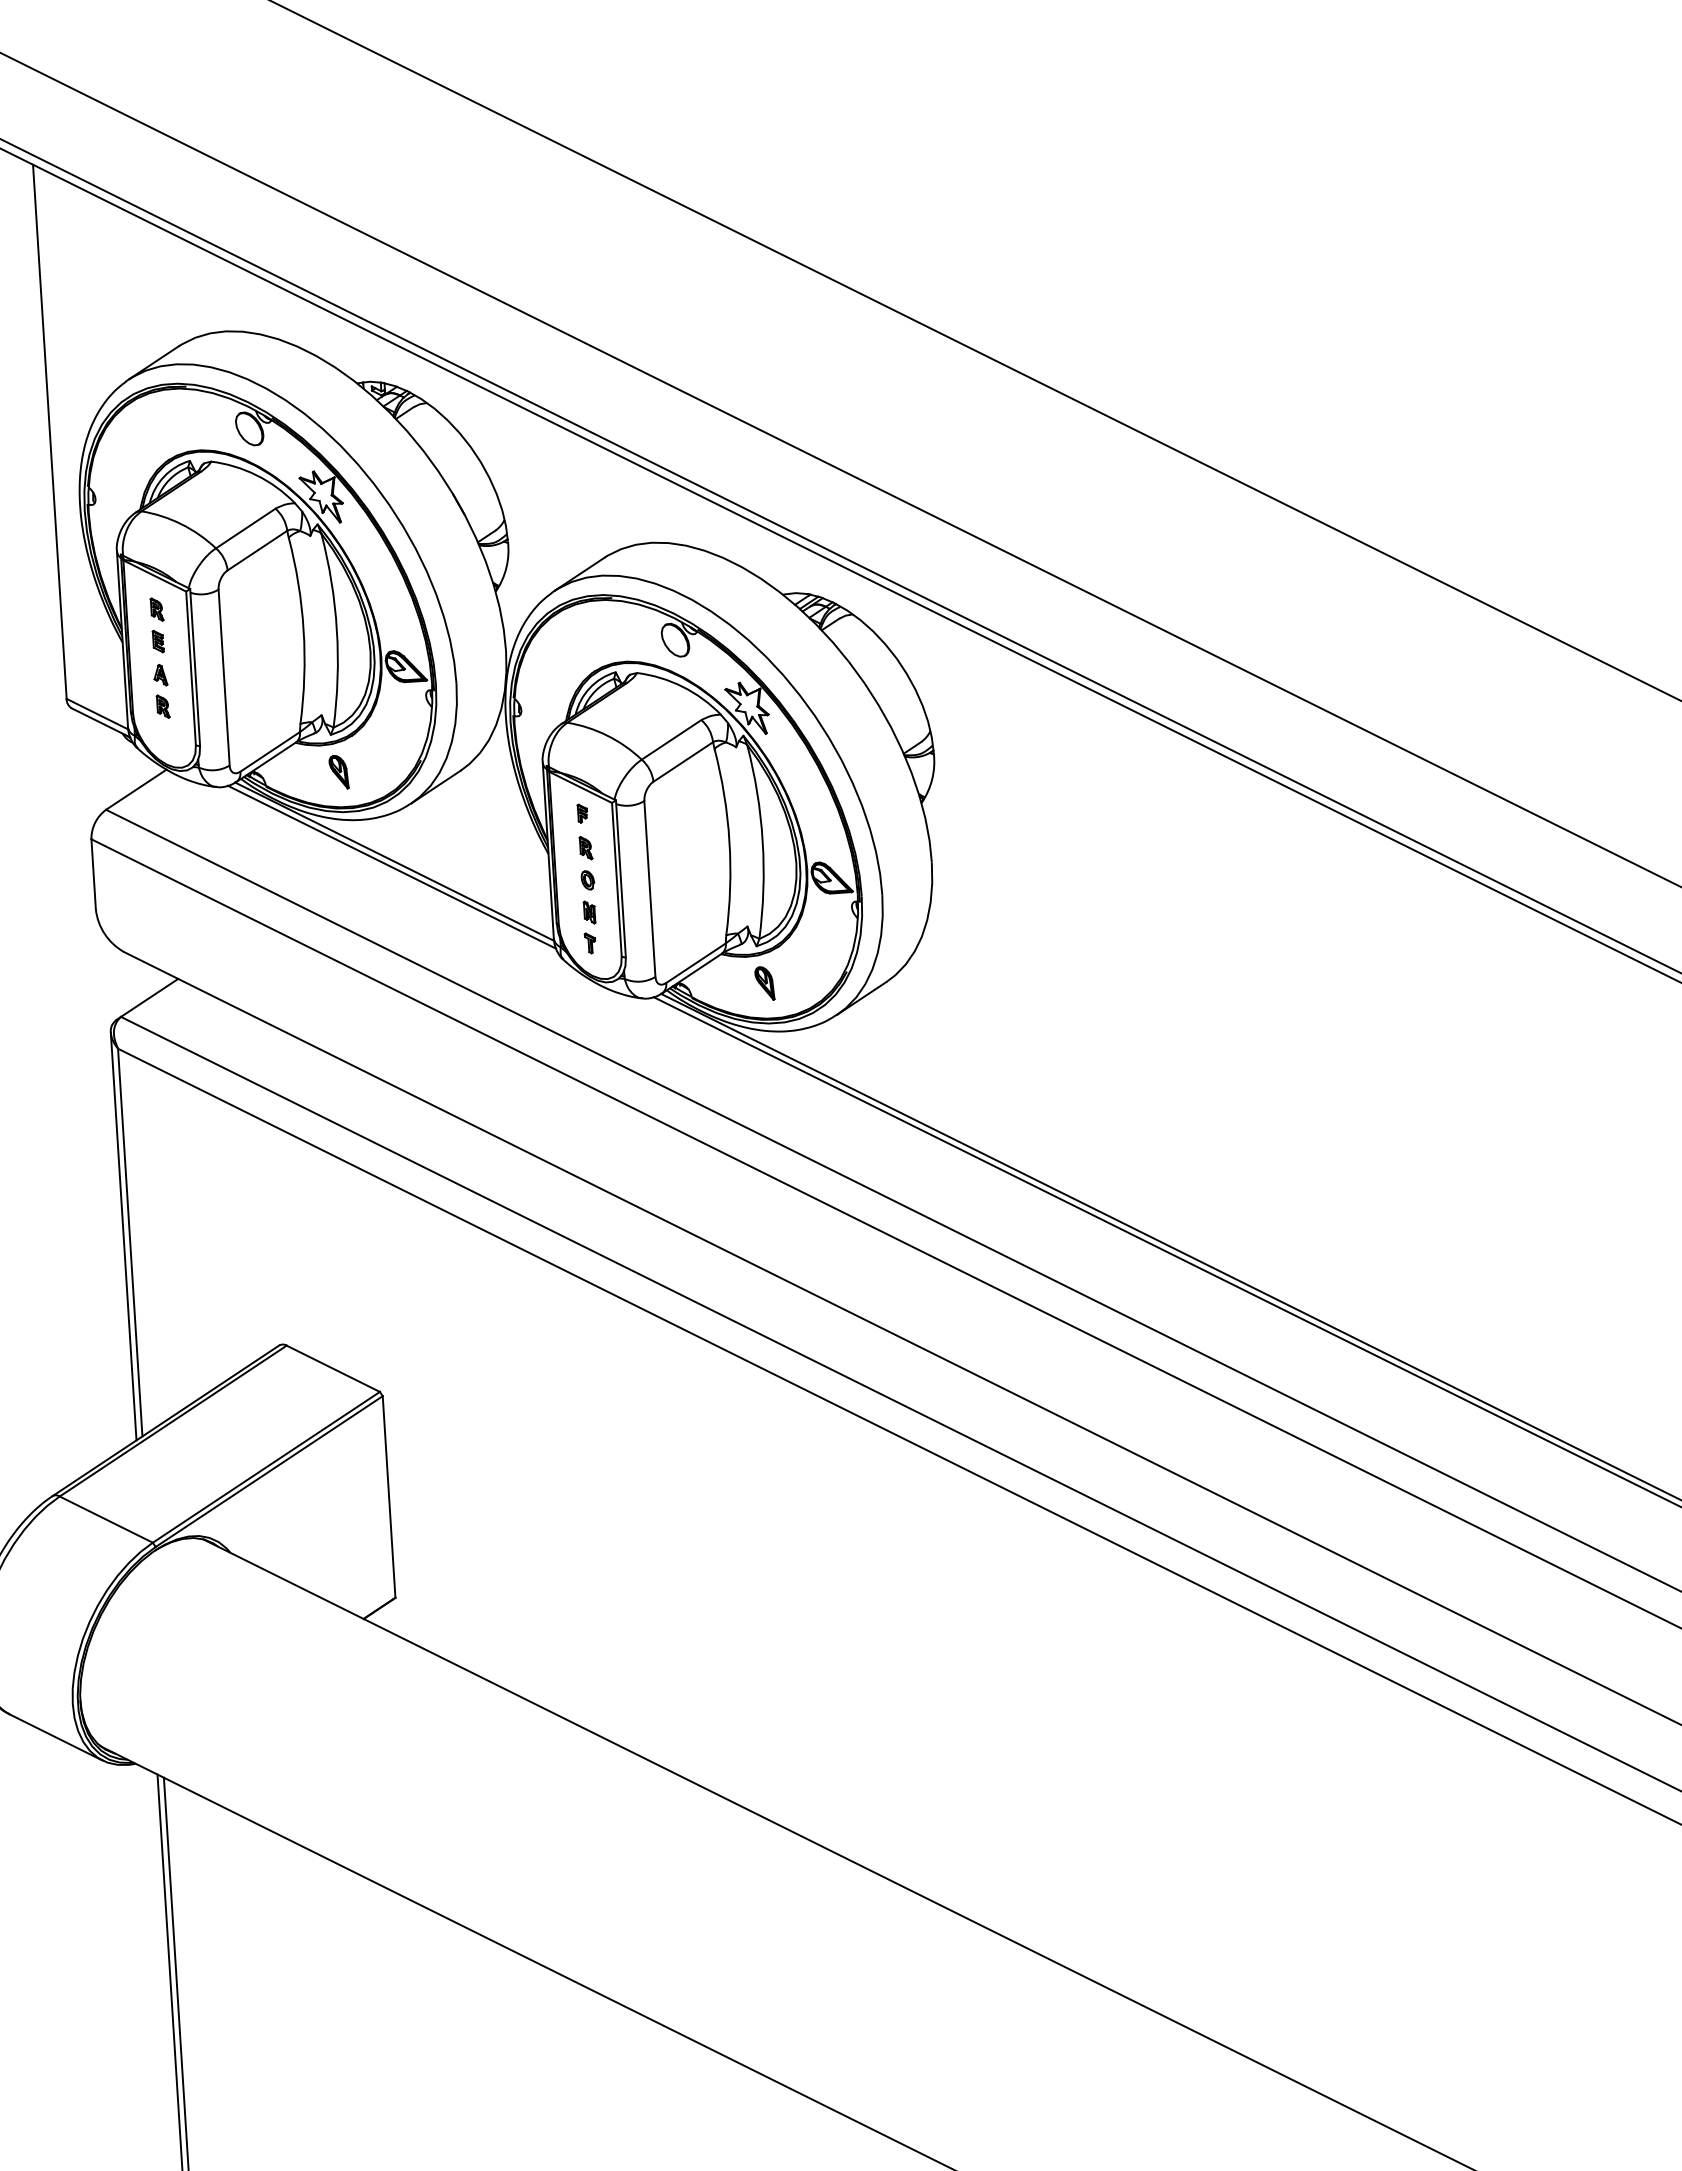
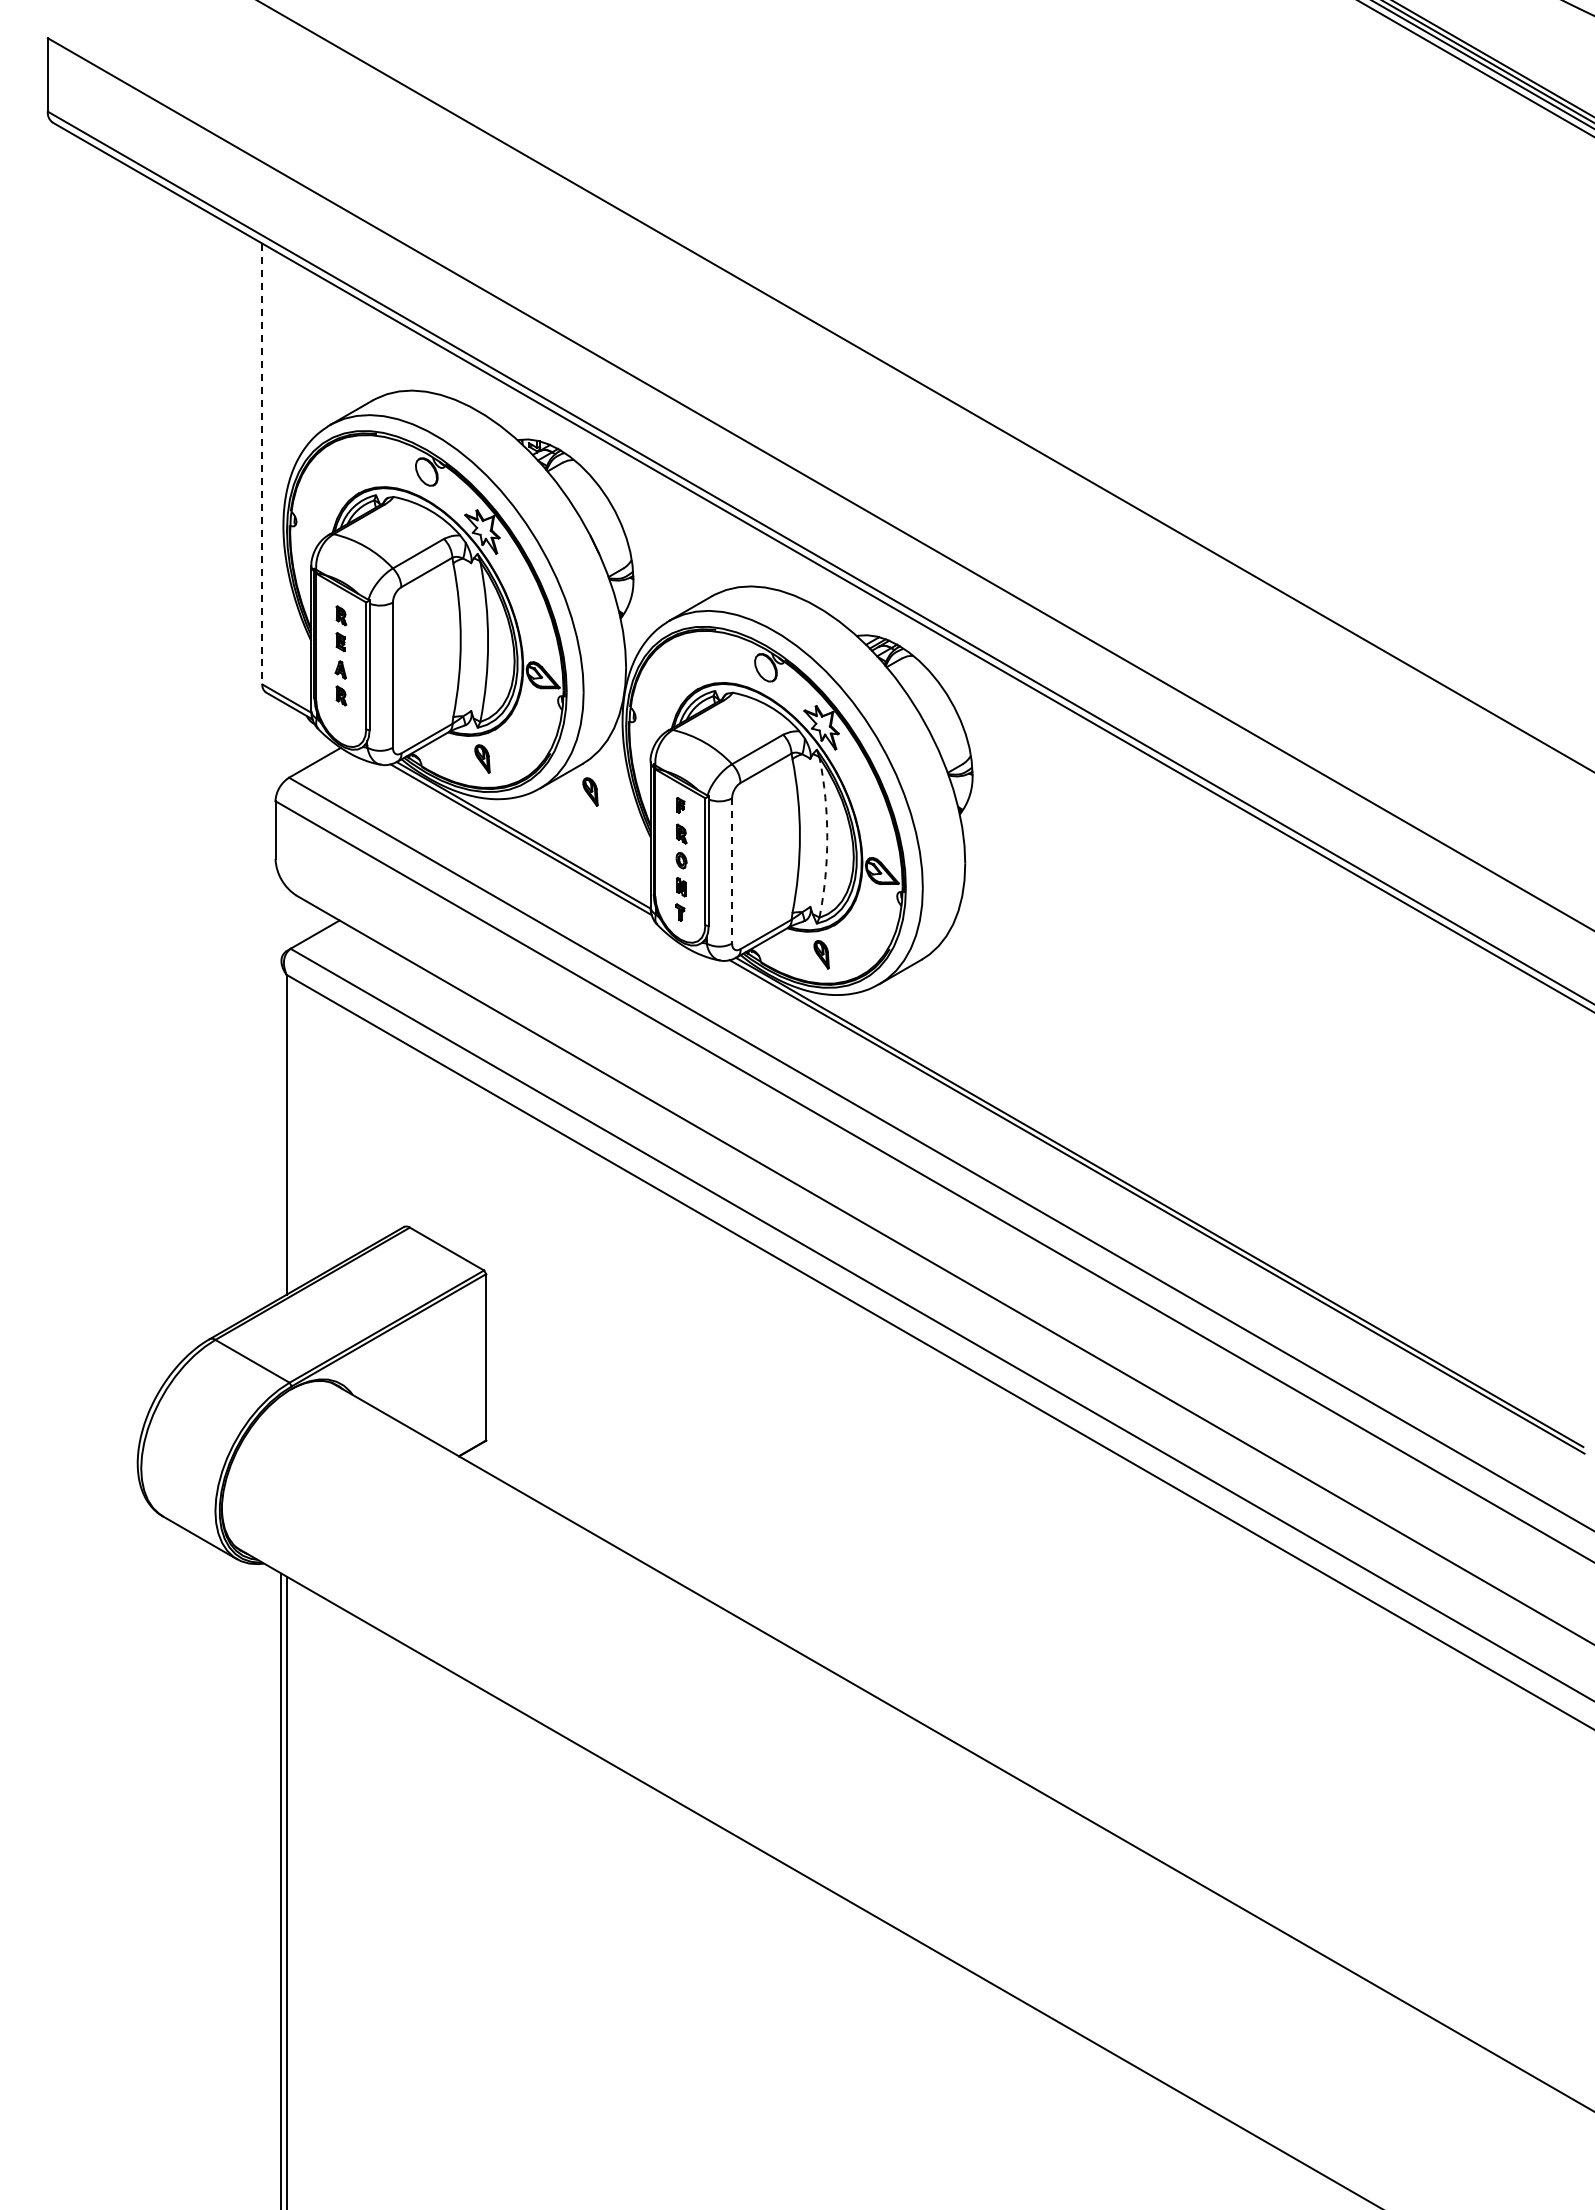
line: (50, 432) -> (262, 464), solid -> dashed
part: (472, 803) -> (590, 791), added
arc: (762, 841) -> (827, 837), solid -> dashed
line: (650, 888) -> (732, 870), solid -> dashed
line: (123, 1236) -> (281, 1129), removed

